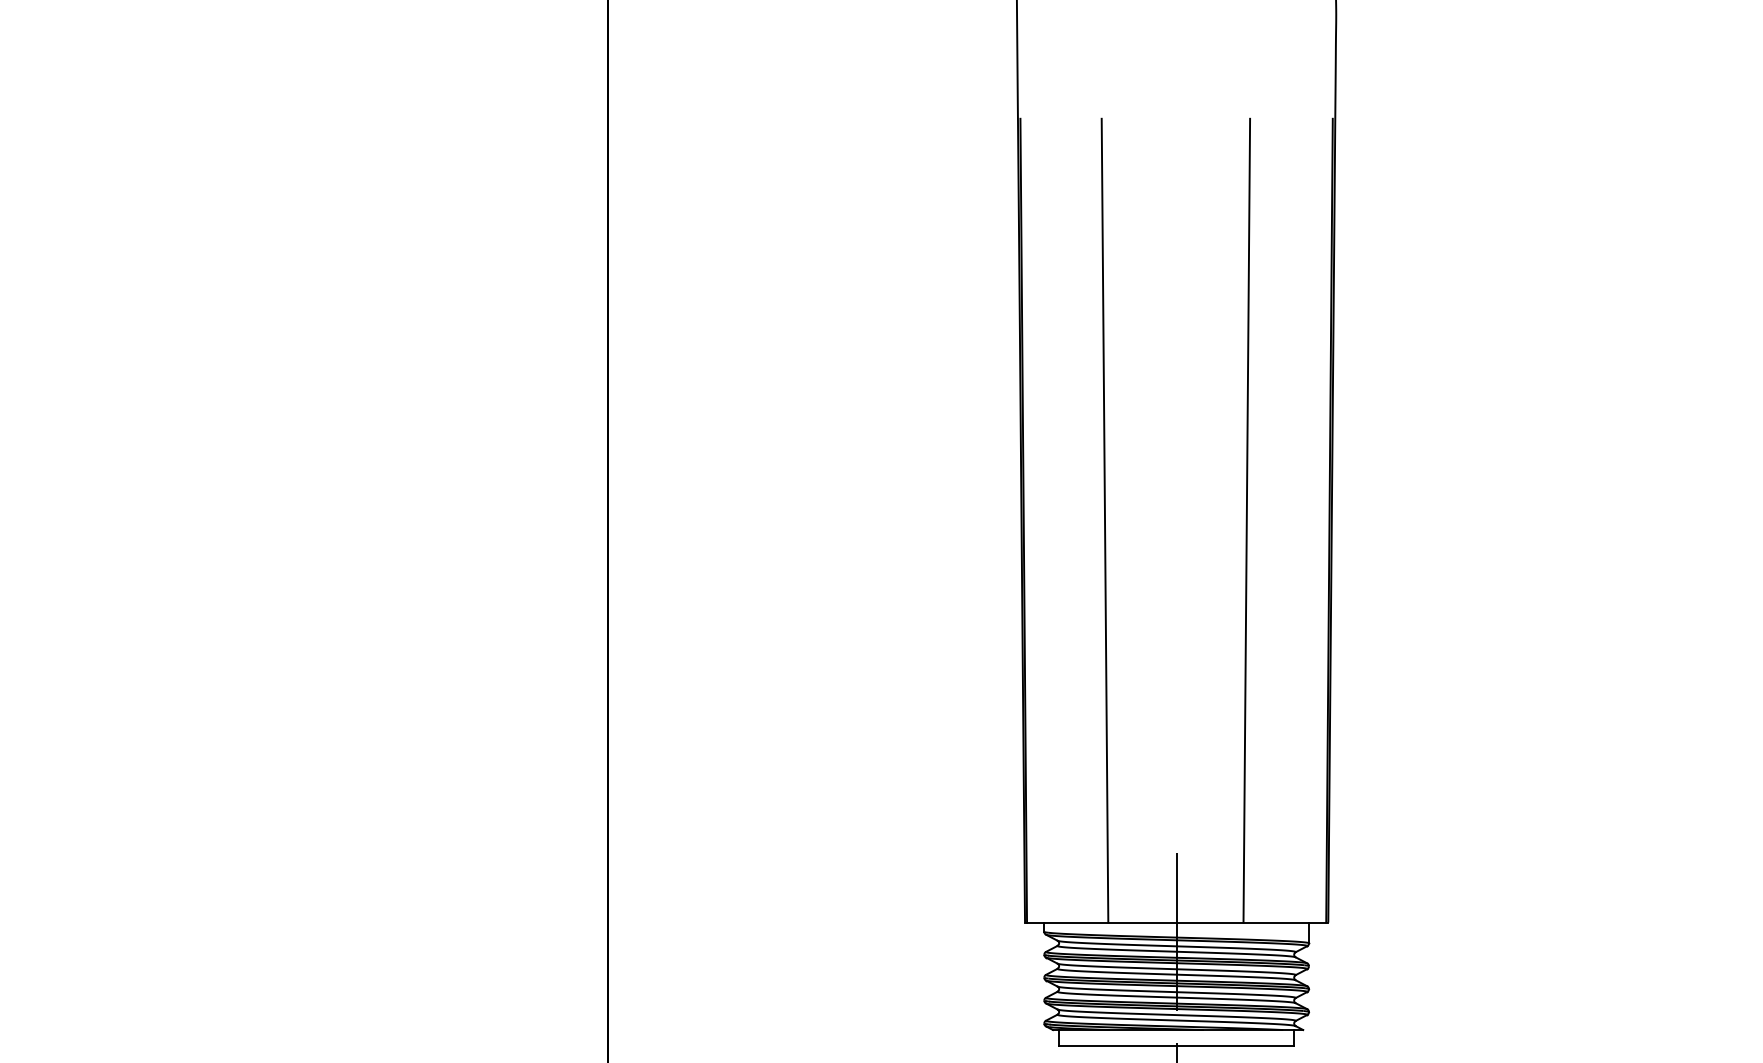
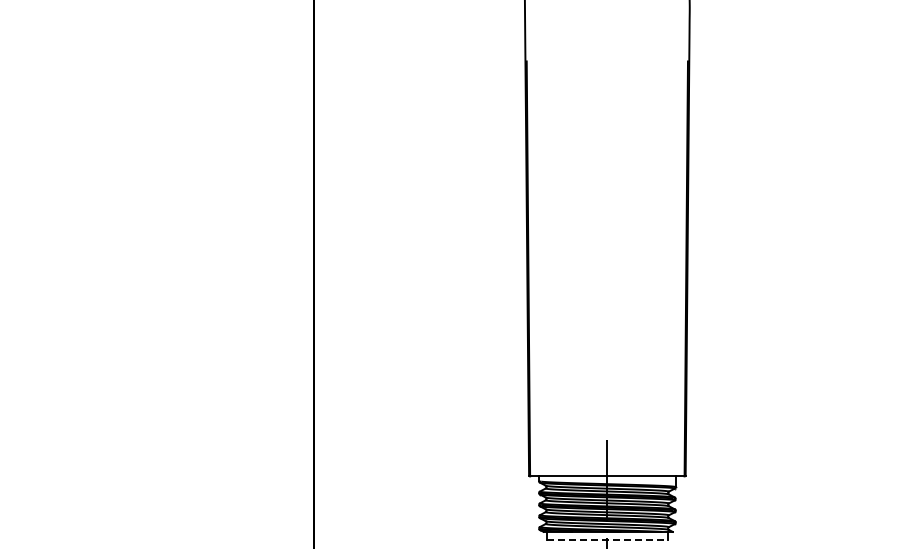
line: (1105, 519) -> (570, 268), removed
line: (1246, 519) -> (643, 268), removed
line: (1176, 1046) -> (607, 540), solid -> dashed

